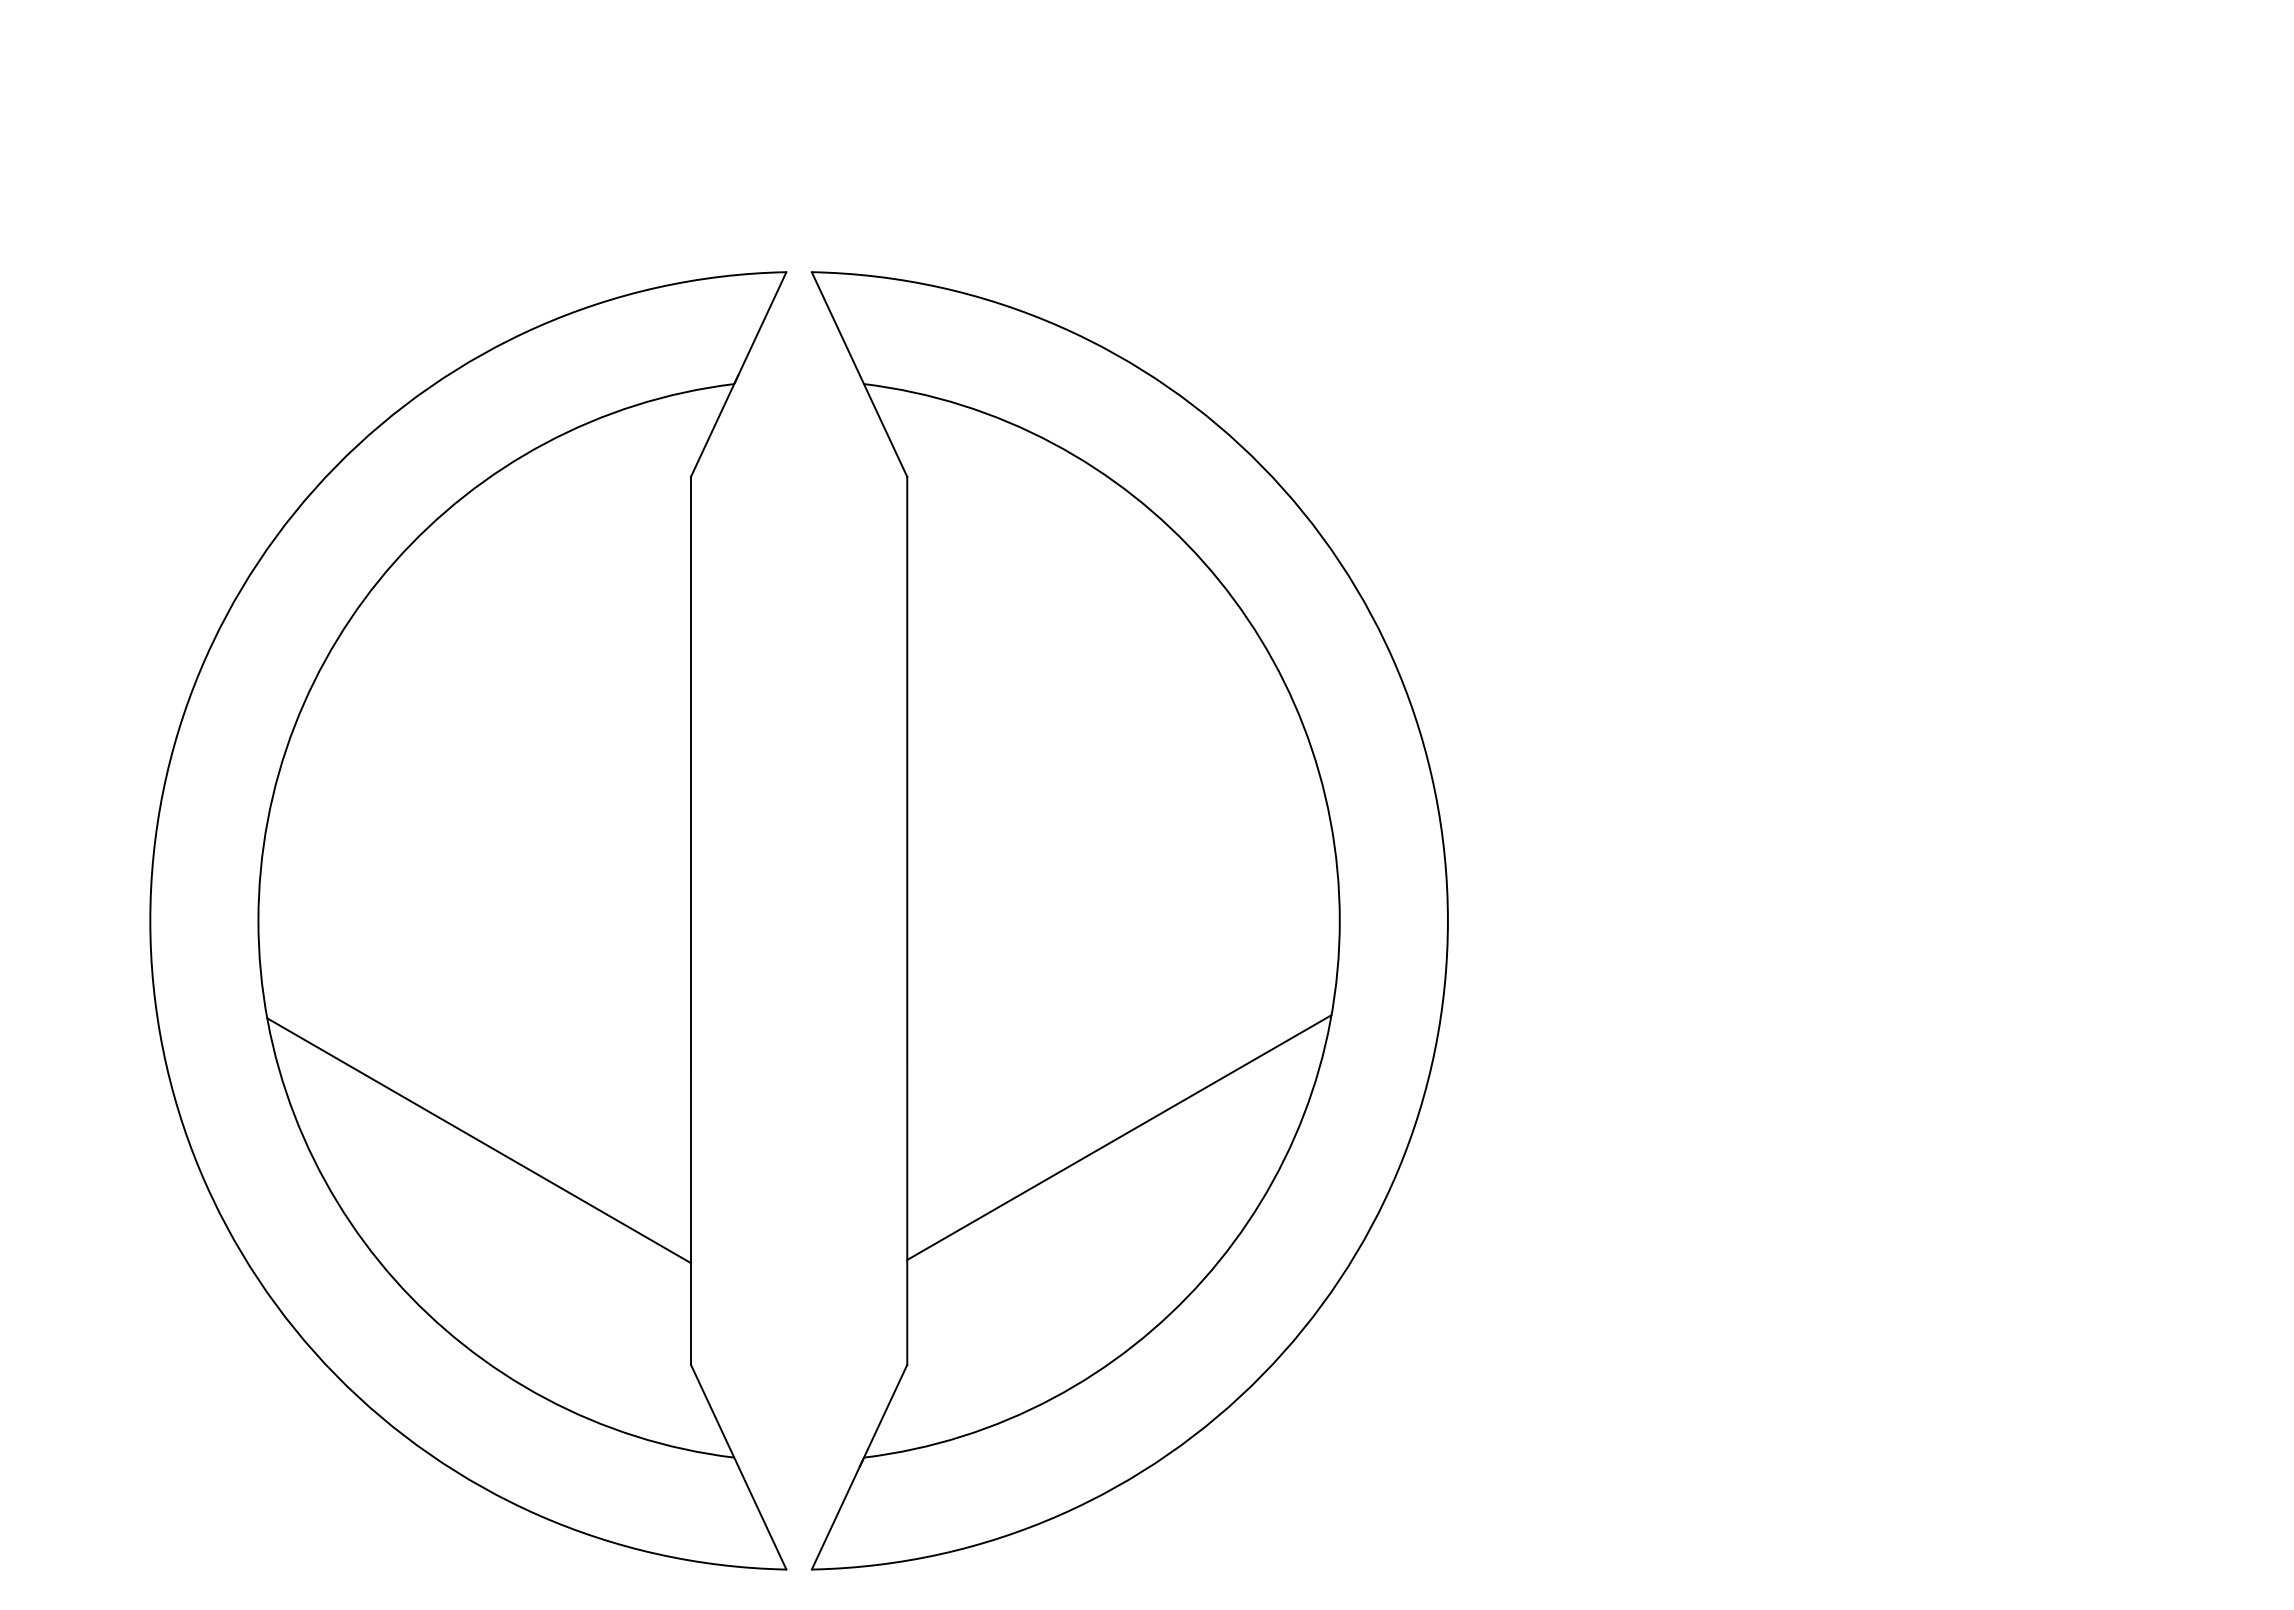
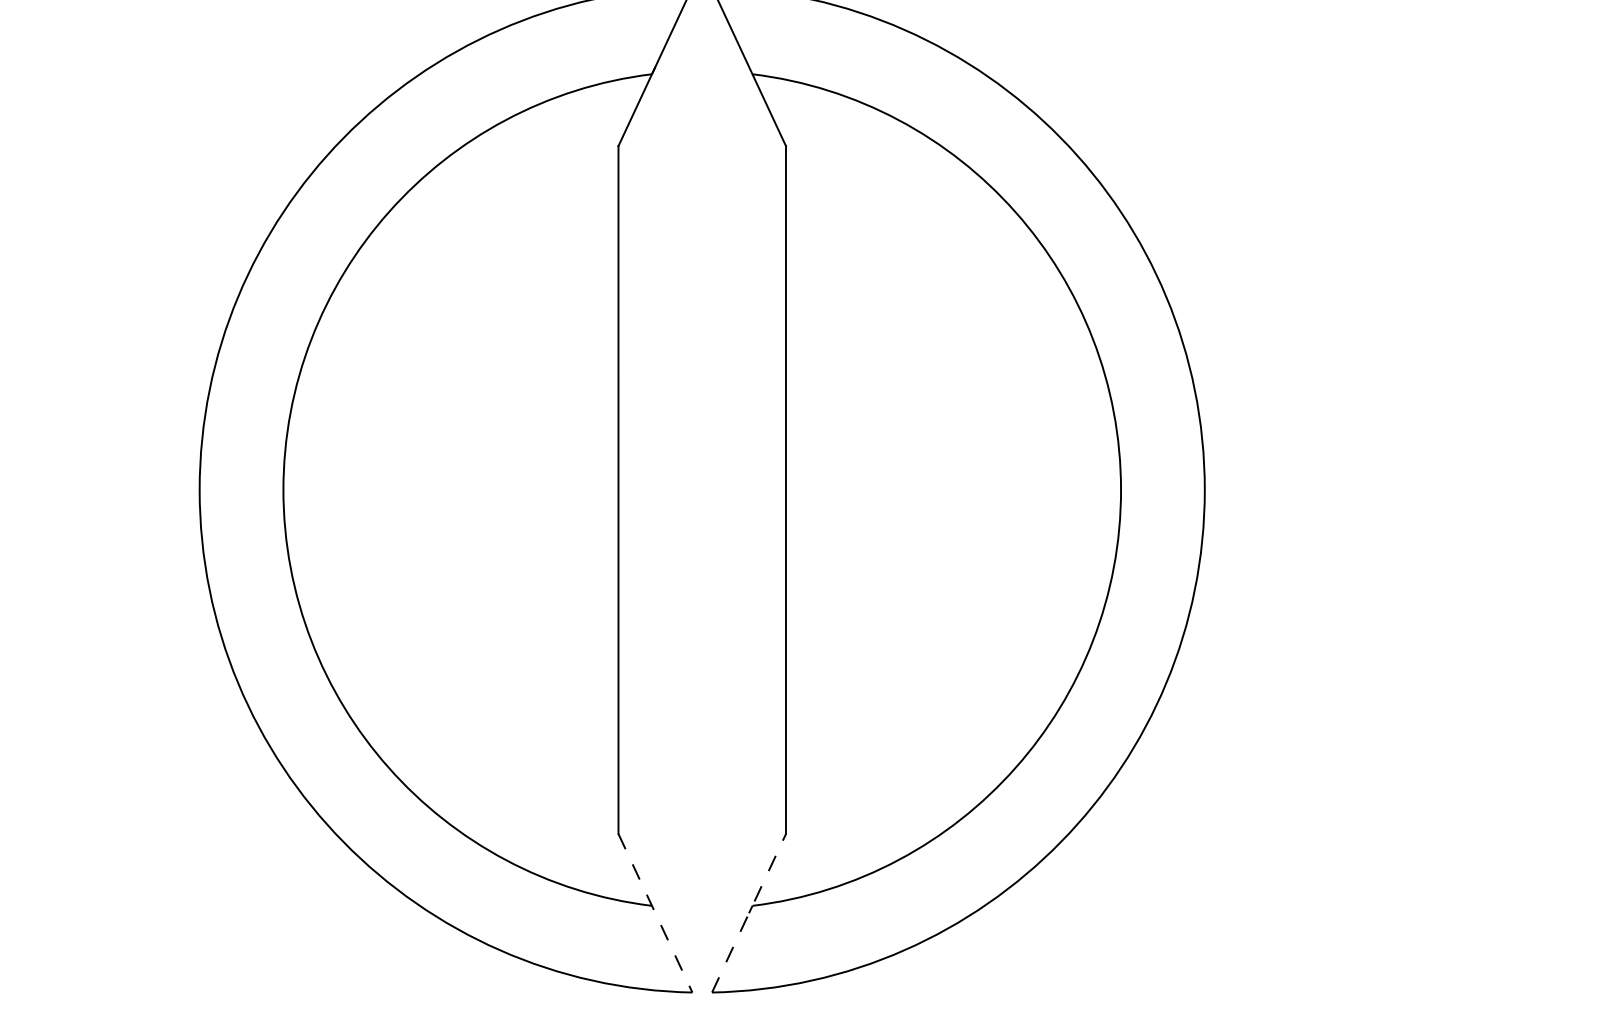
line: (1119, 1137) -> (950, 657), removed
line: (479, 1140) -> (454, 660), removed
line: (738, 1467) -> (655, 913), solid -> dashed
line: (859, 1467) -> (749, 913), solid -> dashed

